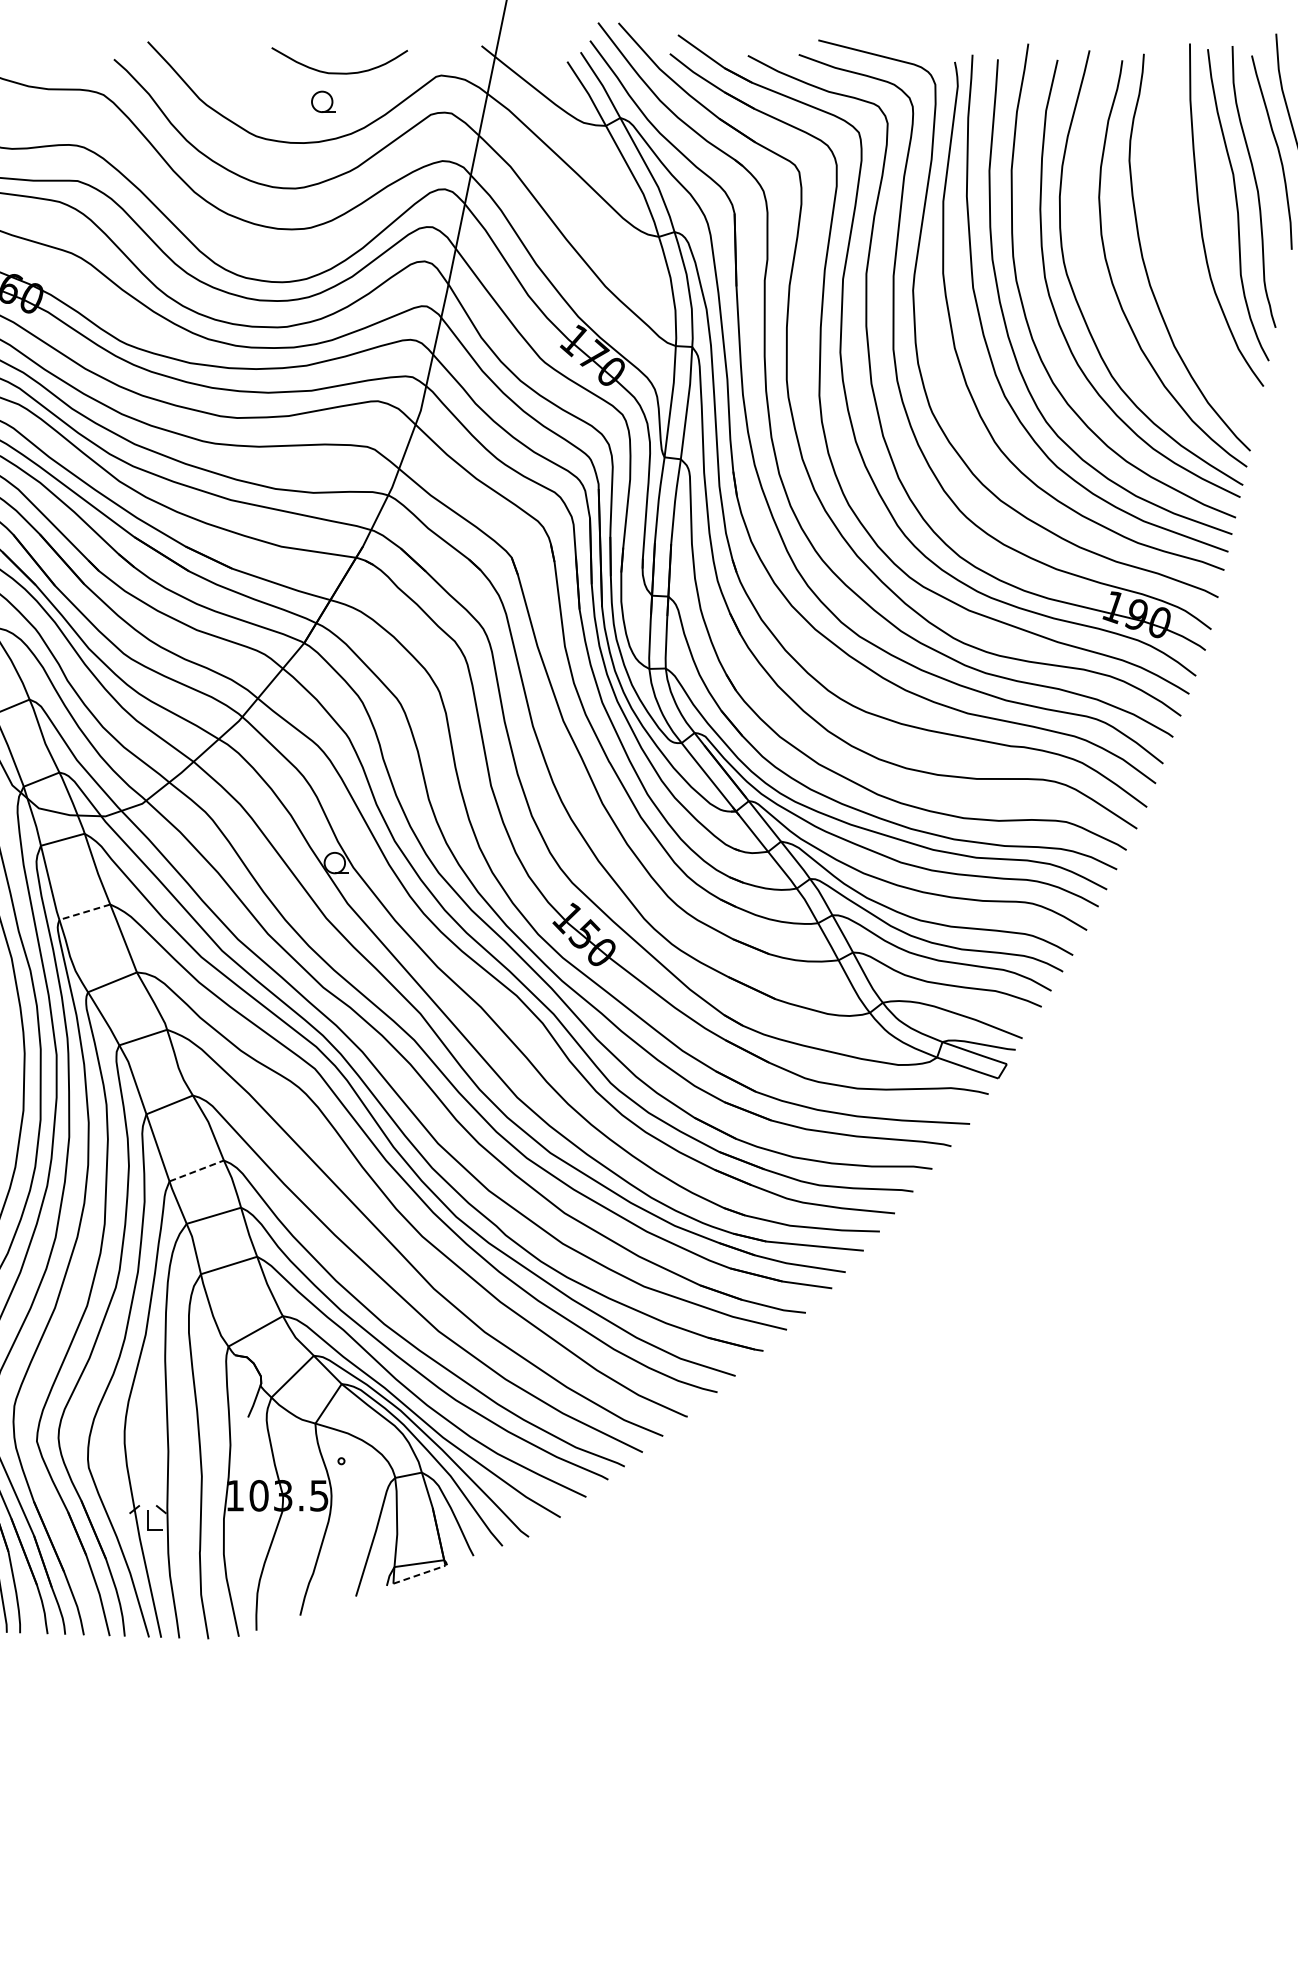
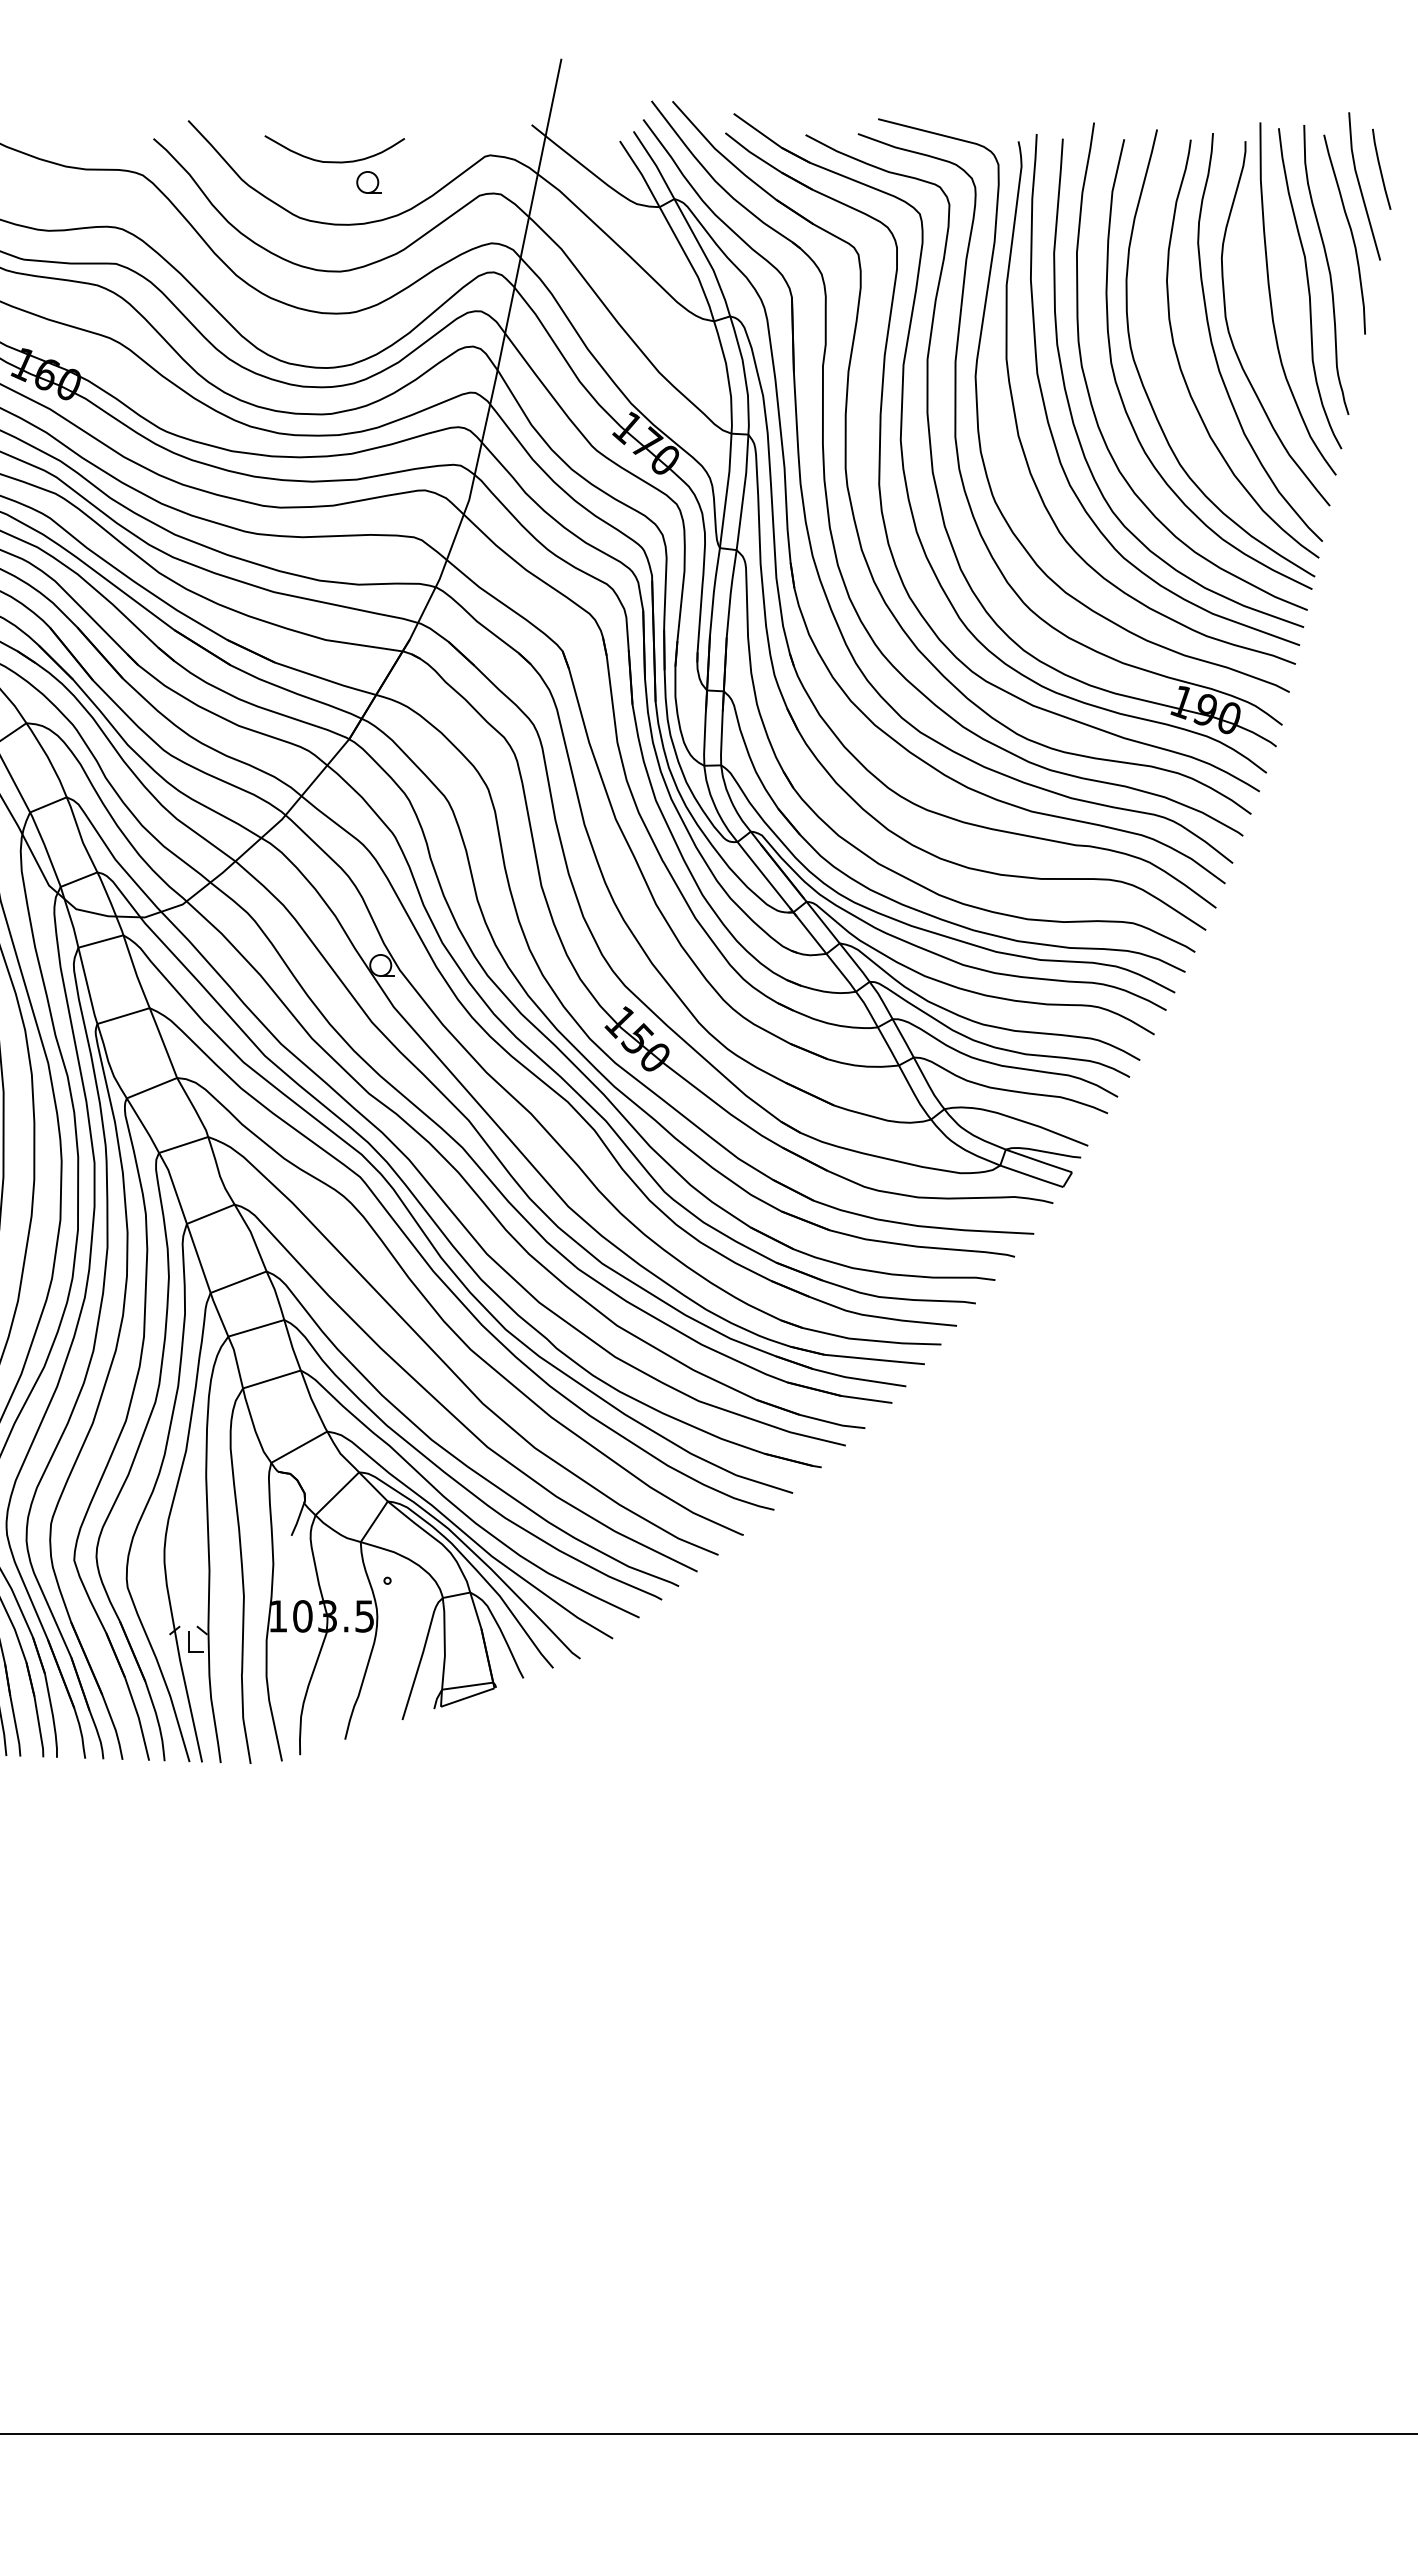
curve: (339, 72) -> (334, 161), moved
curve: (1161, 251) -> (1231, 336), added
line: (84, 912) -> (123, 1016), dashed -> solid
line: (196, 1171) -> (238, 1282), dashed -> solid
line: (420, 1574) -> (468, 1697), dashed -> solid

